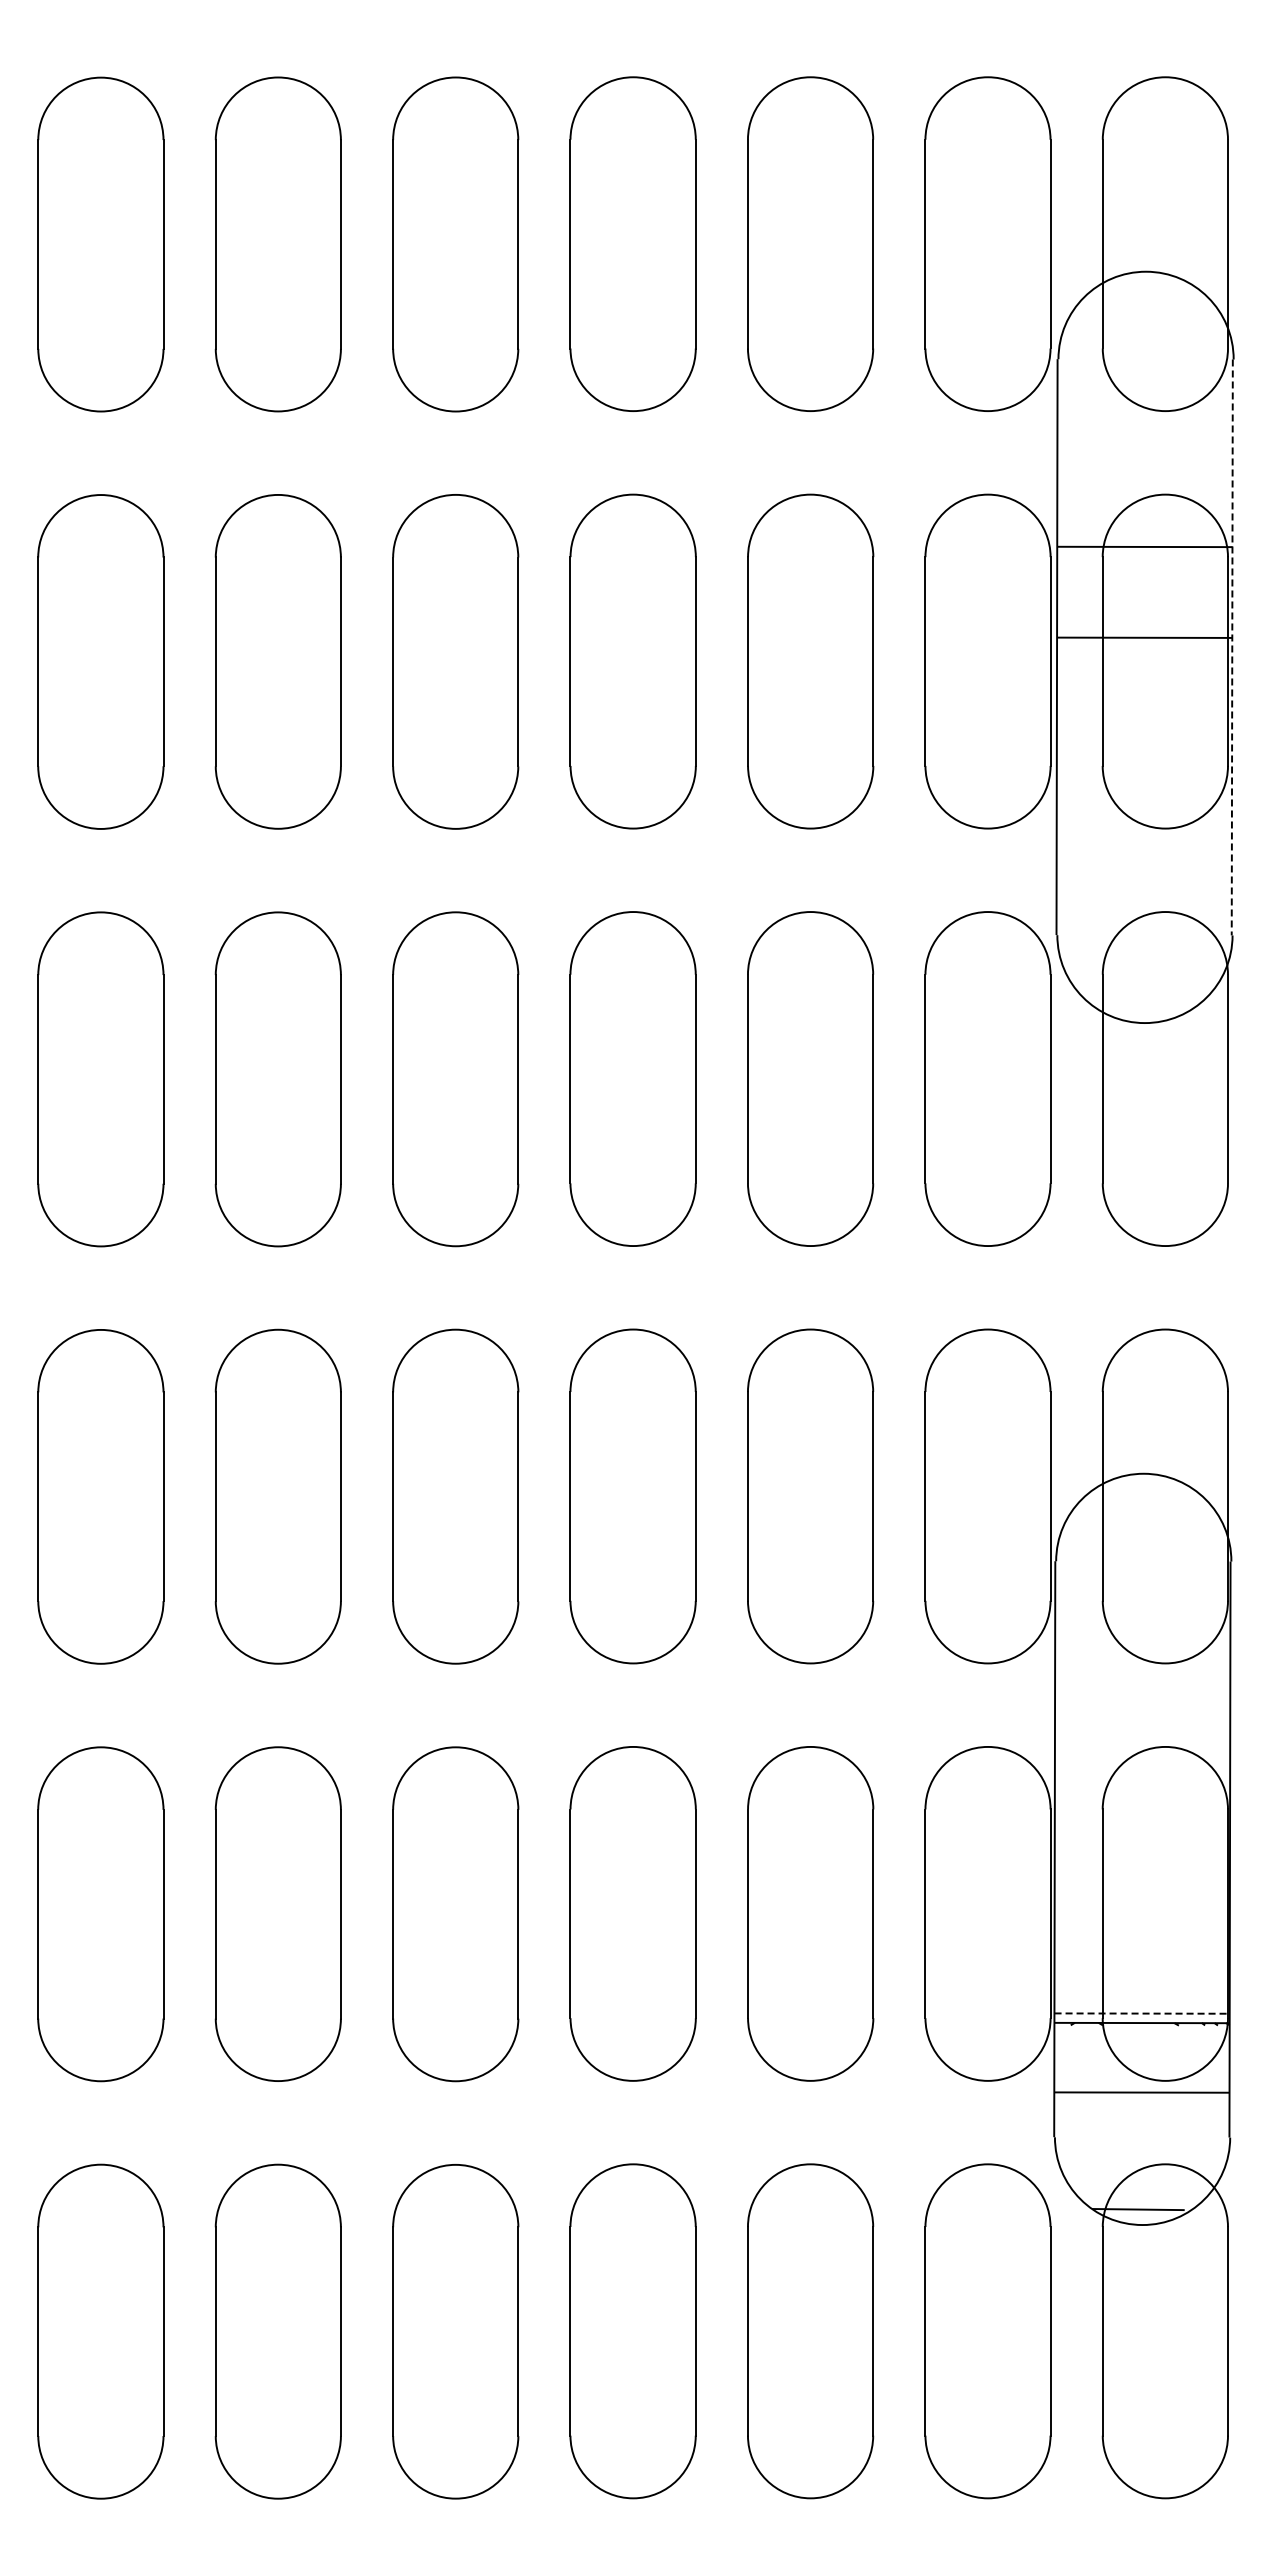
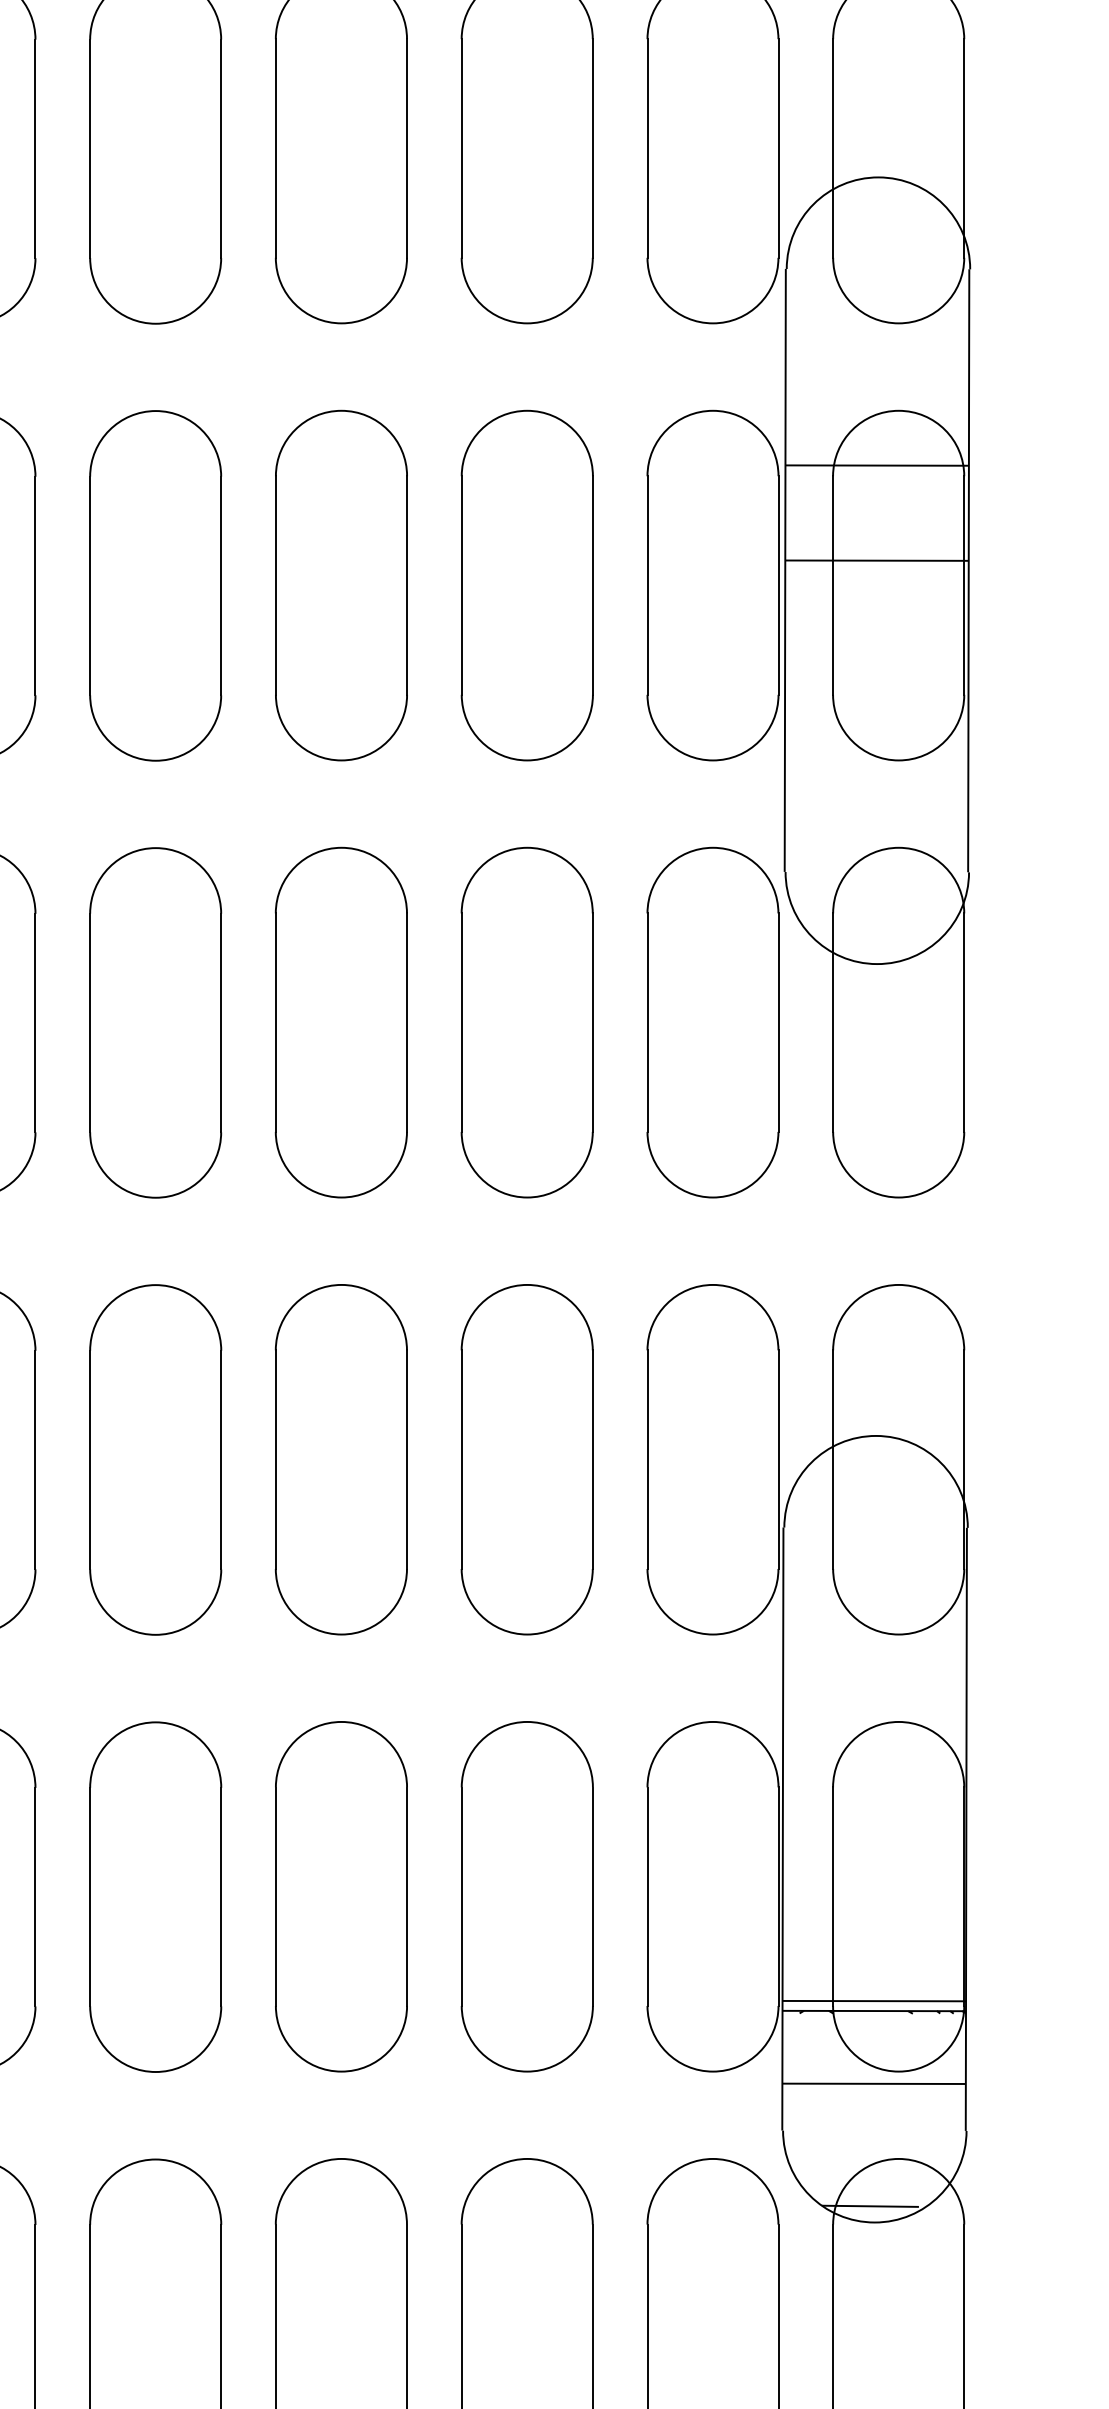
line: (1232, 647) -> (968, 570), dashed -> solid
line: (1142, 2013) -> (874, 2001), dashed -> solid

